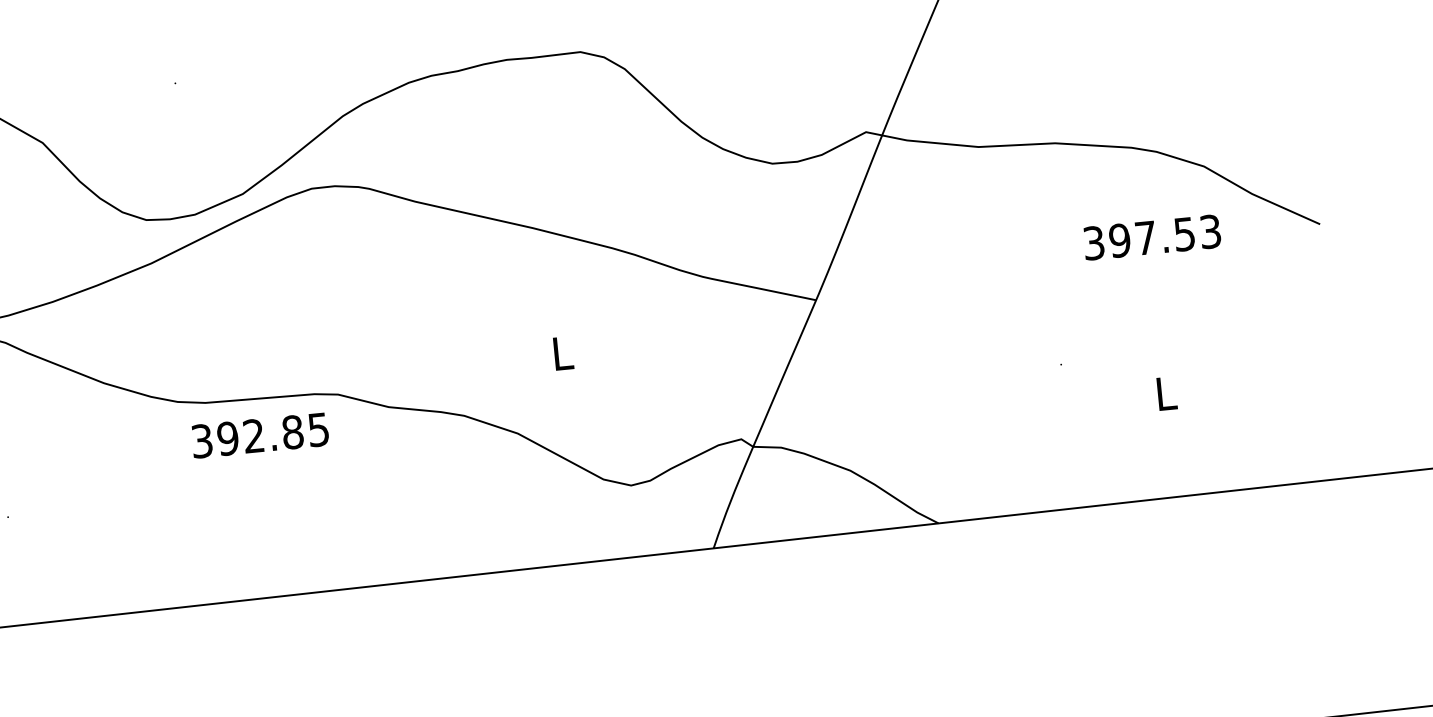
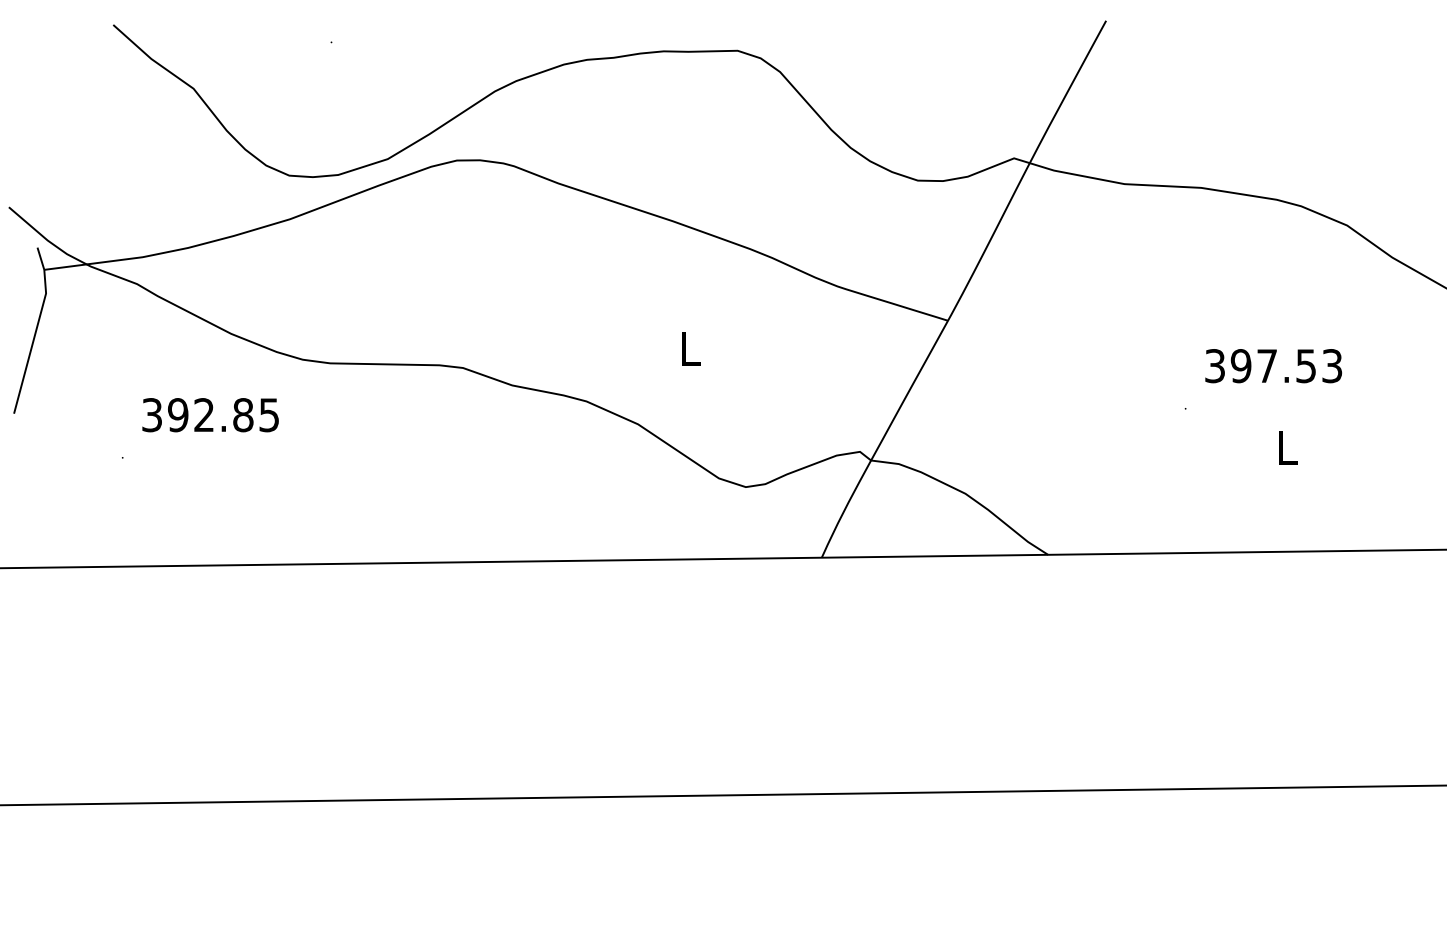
text: (1152, 237) -> (1273, 366), moved
text: (260, 435) -> (210, 415), moved

